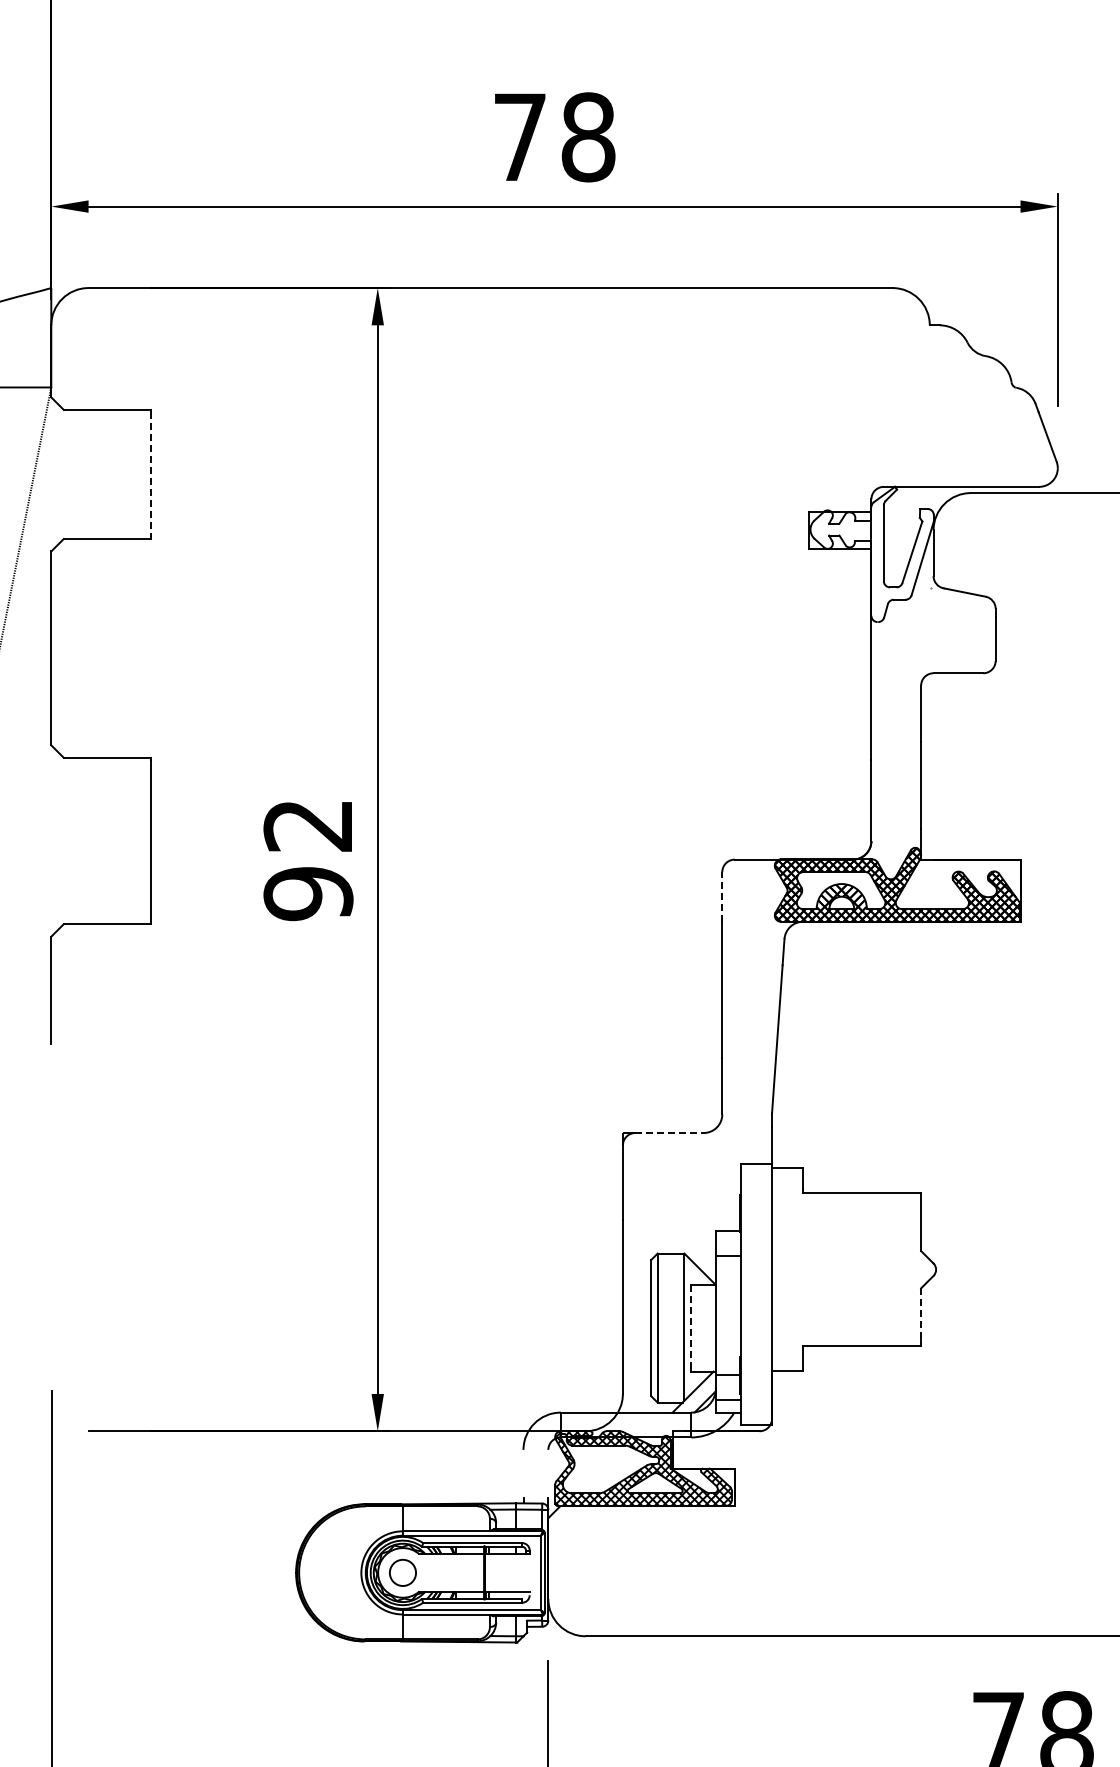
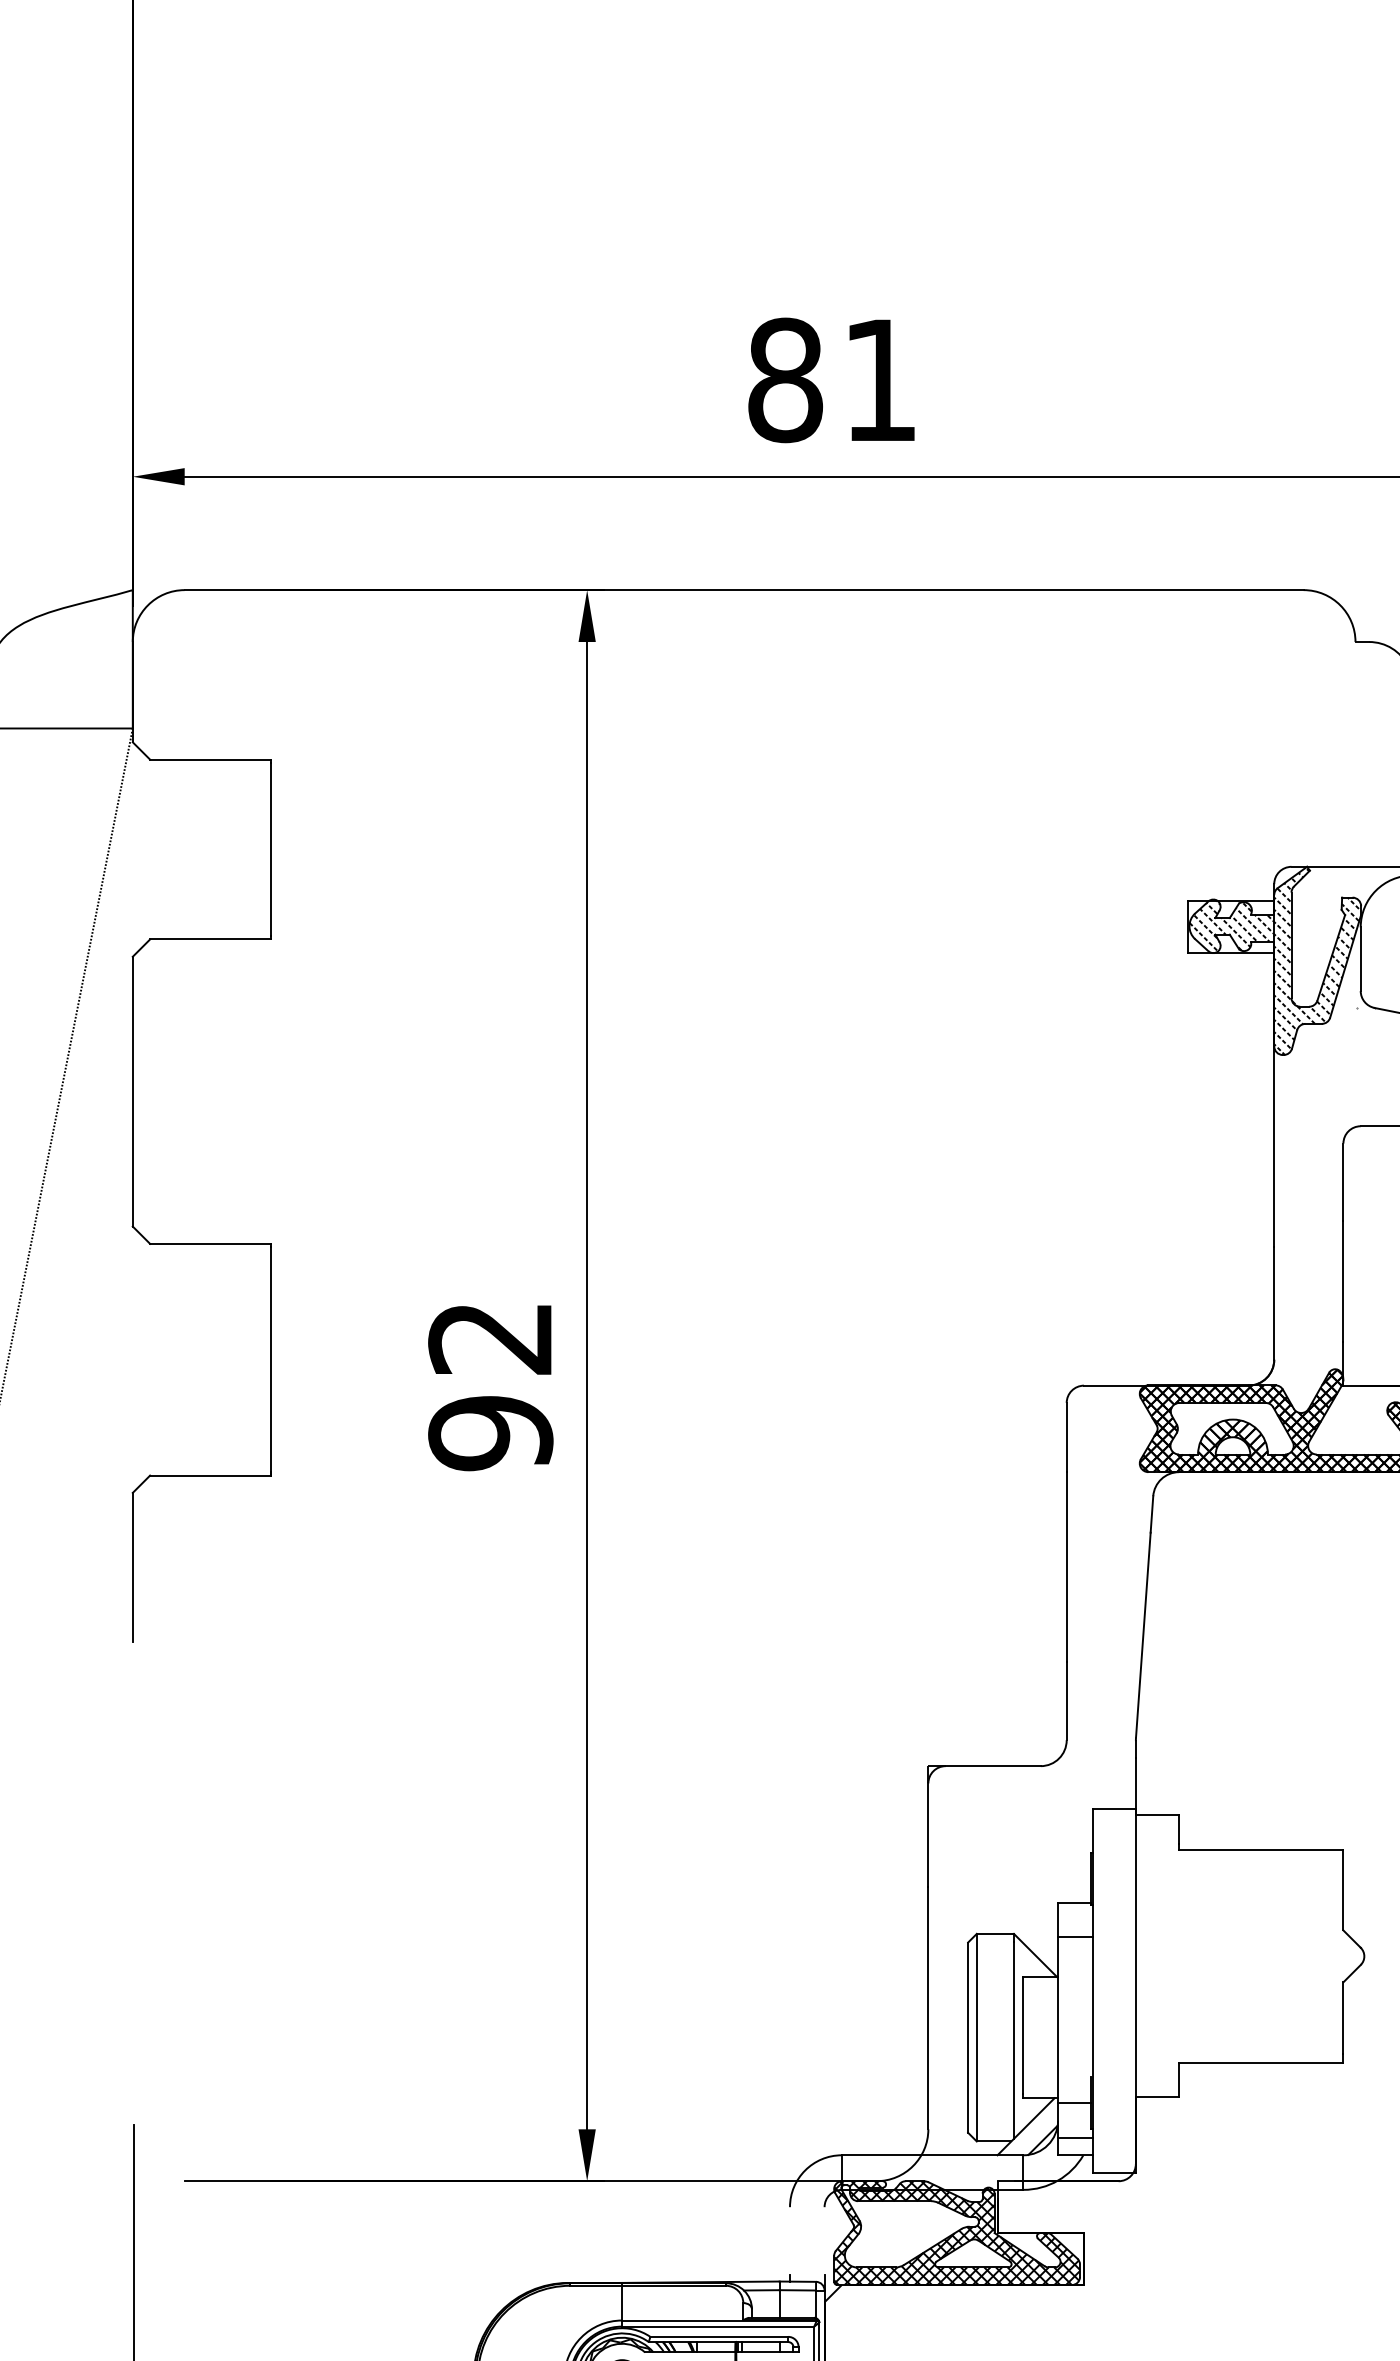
text: (554, 137) -> (833, 380), 78 -> 81
line: (150, 474) -> (270, 849), dashed -> solid
hatch: (871, 555) -> (1274, 962), added
line: (722, 896) -> (1066, 1436), dashed -> solid
line: (669, 1133) -> (993, 1766), dashed -> solid
line: (921, 1314) -> (1343, 2018), dashed -> solid
line: (691, 1326) -> (1023, 2035), dashed -> solid

